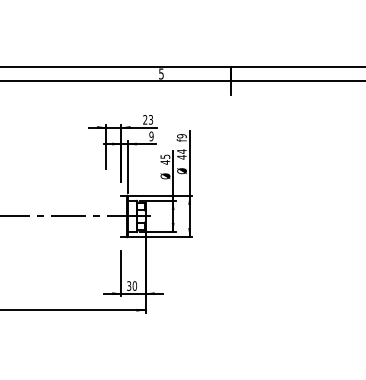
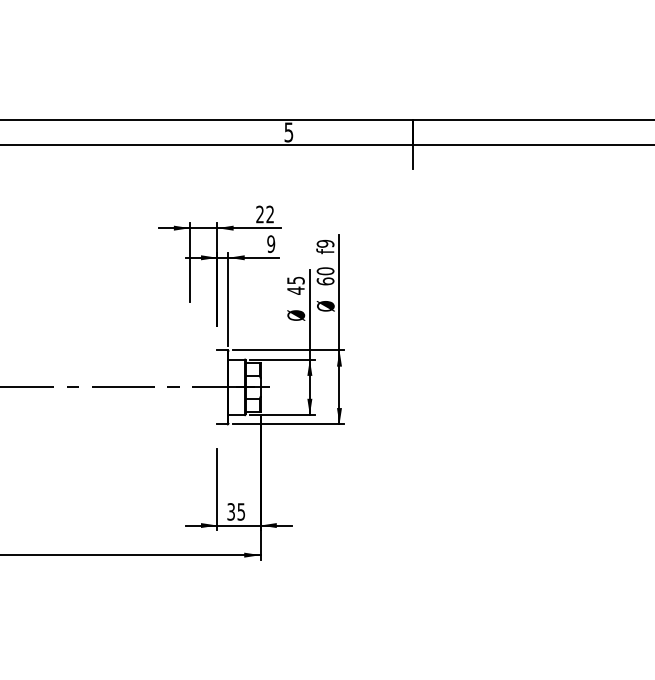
text: (151, 119) -> (271, 213), 23 -> 22
text: (181, 154) -> (324, 276), 44 -> 60
text: (134, 285) -> (240, 510), 30 -> 35

